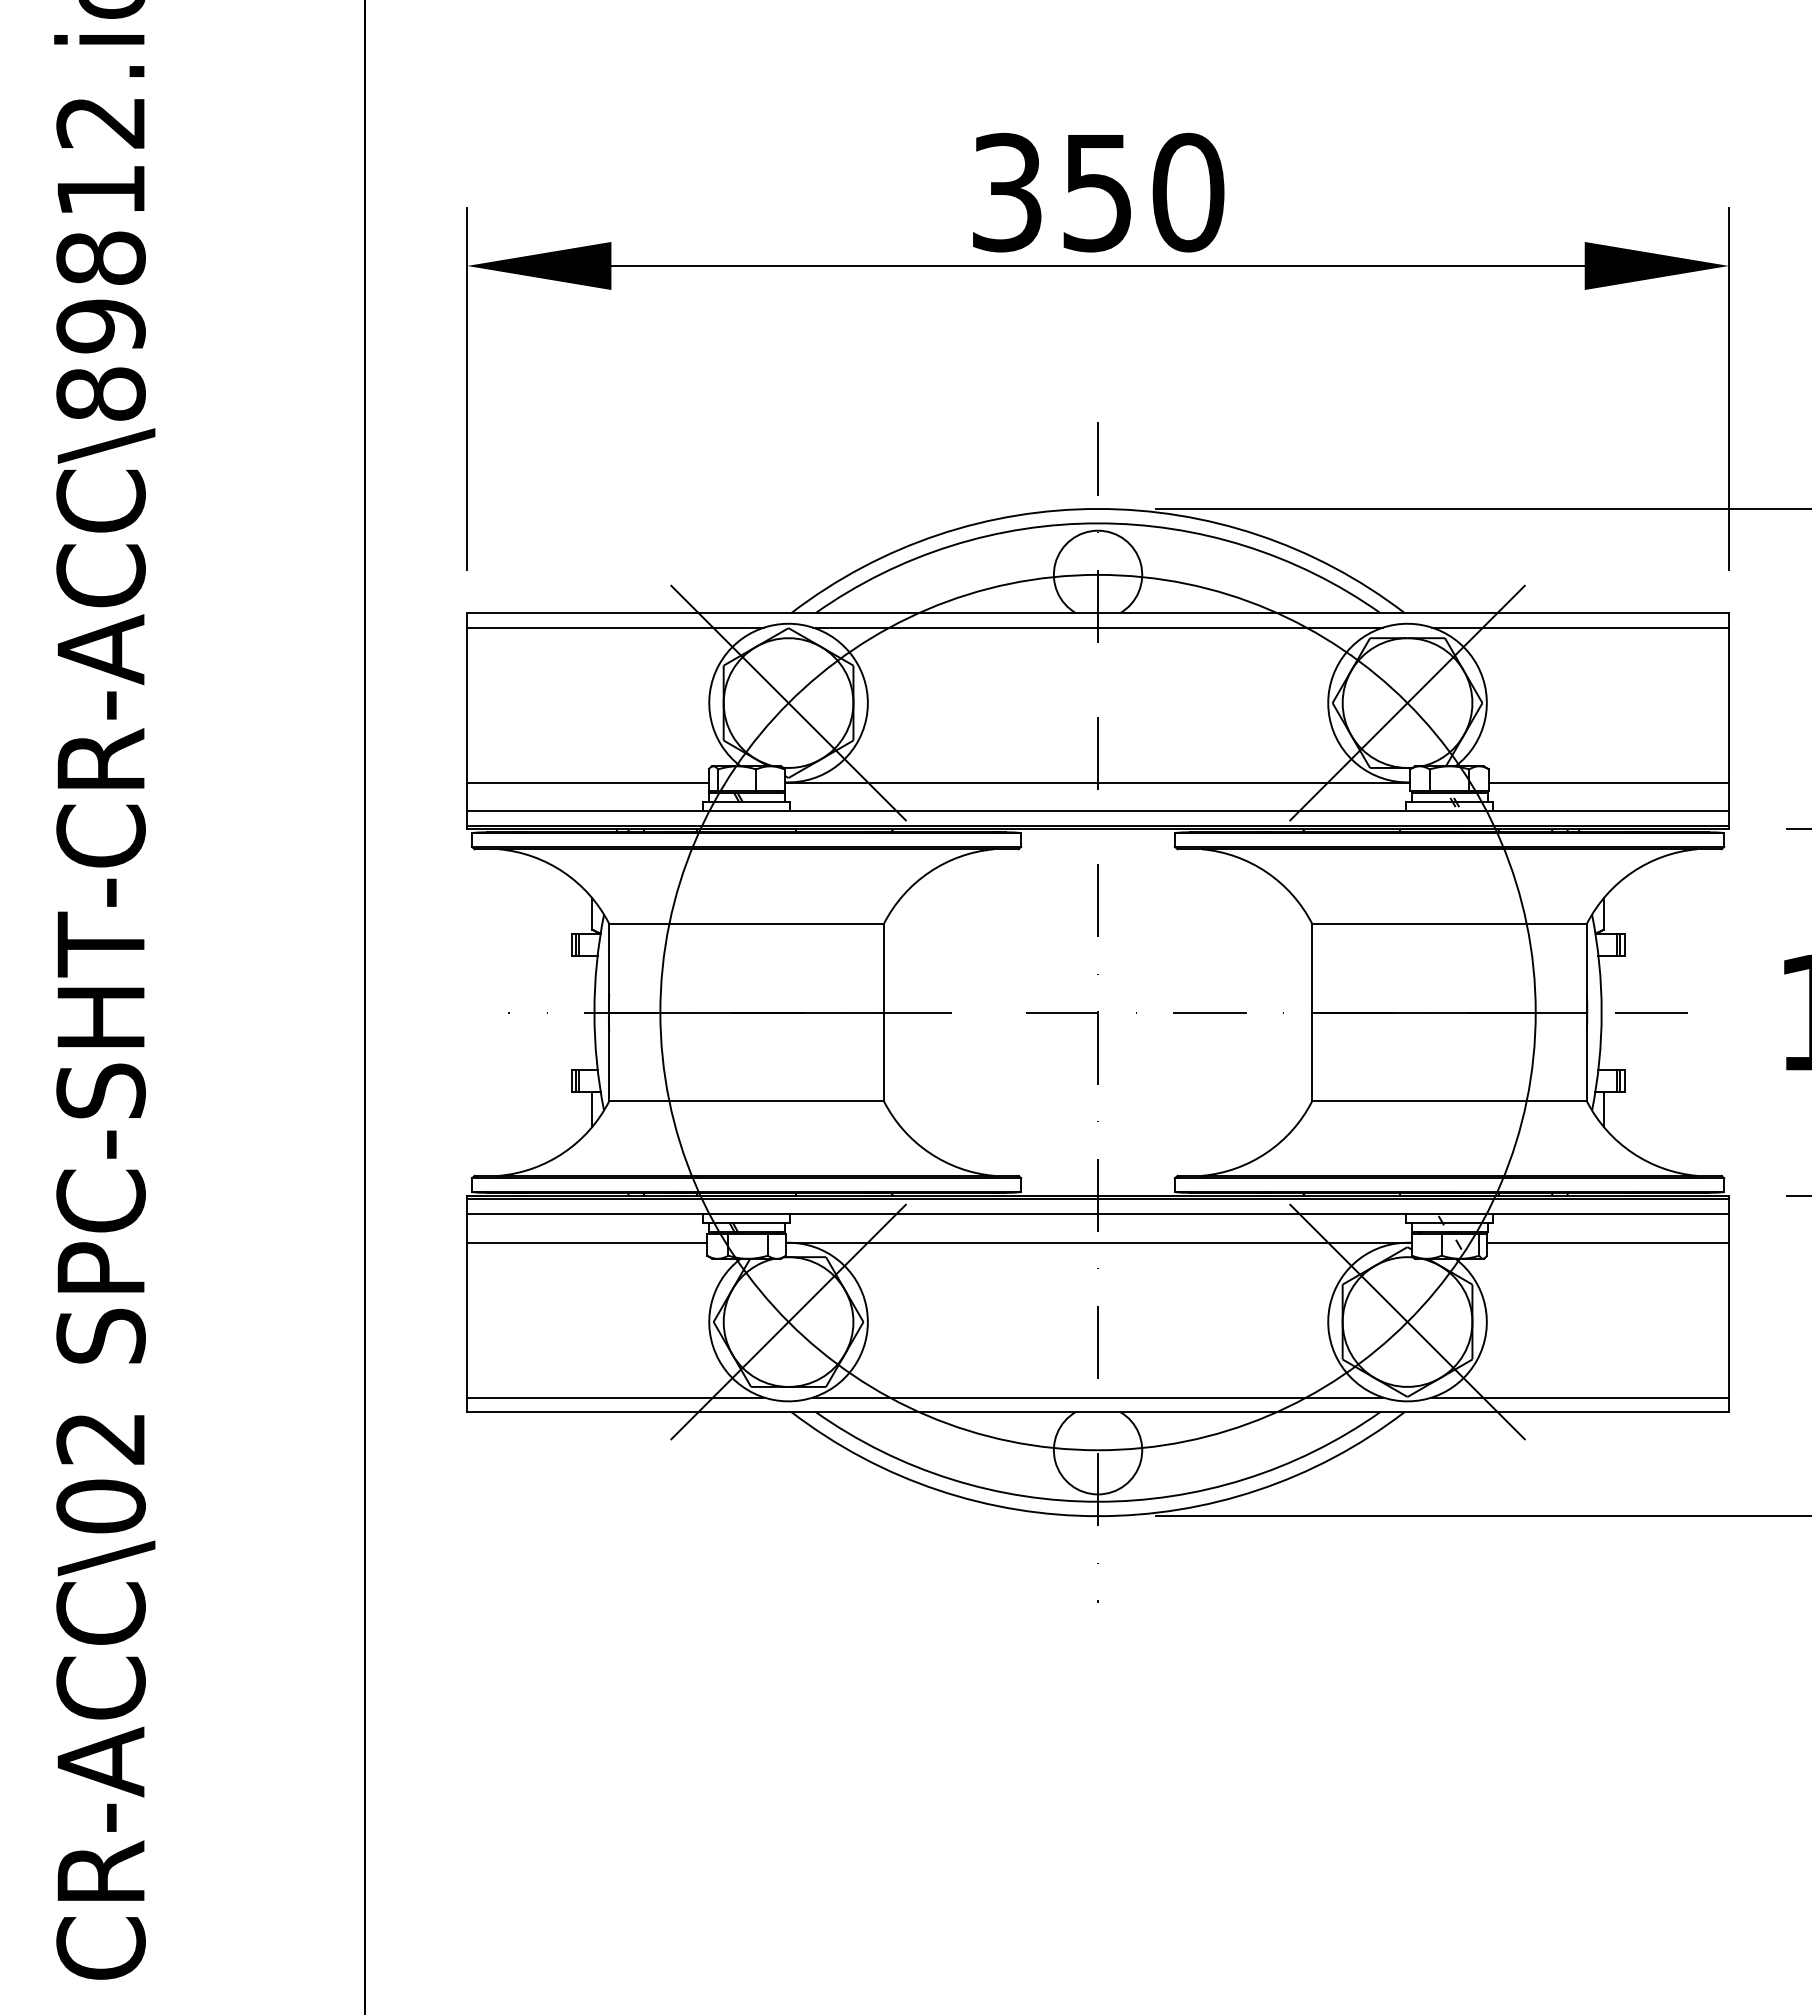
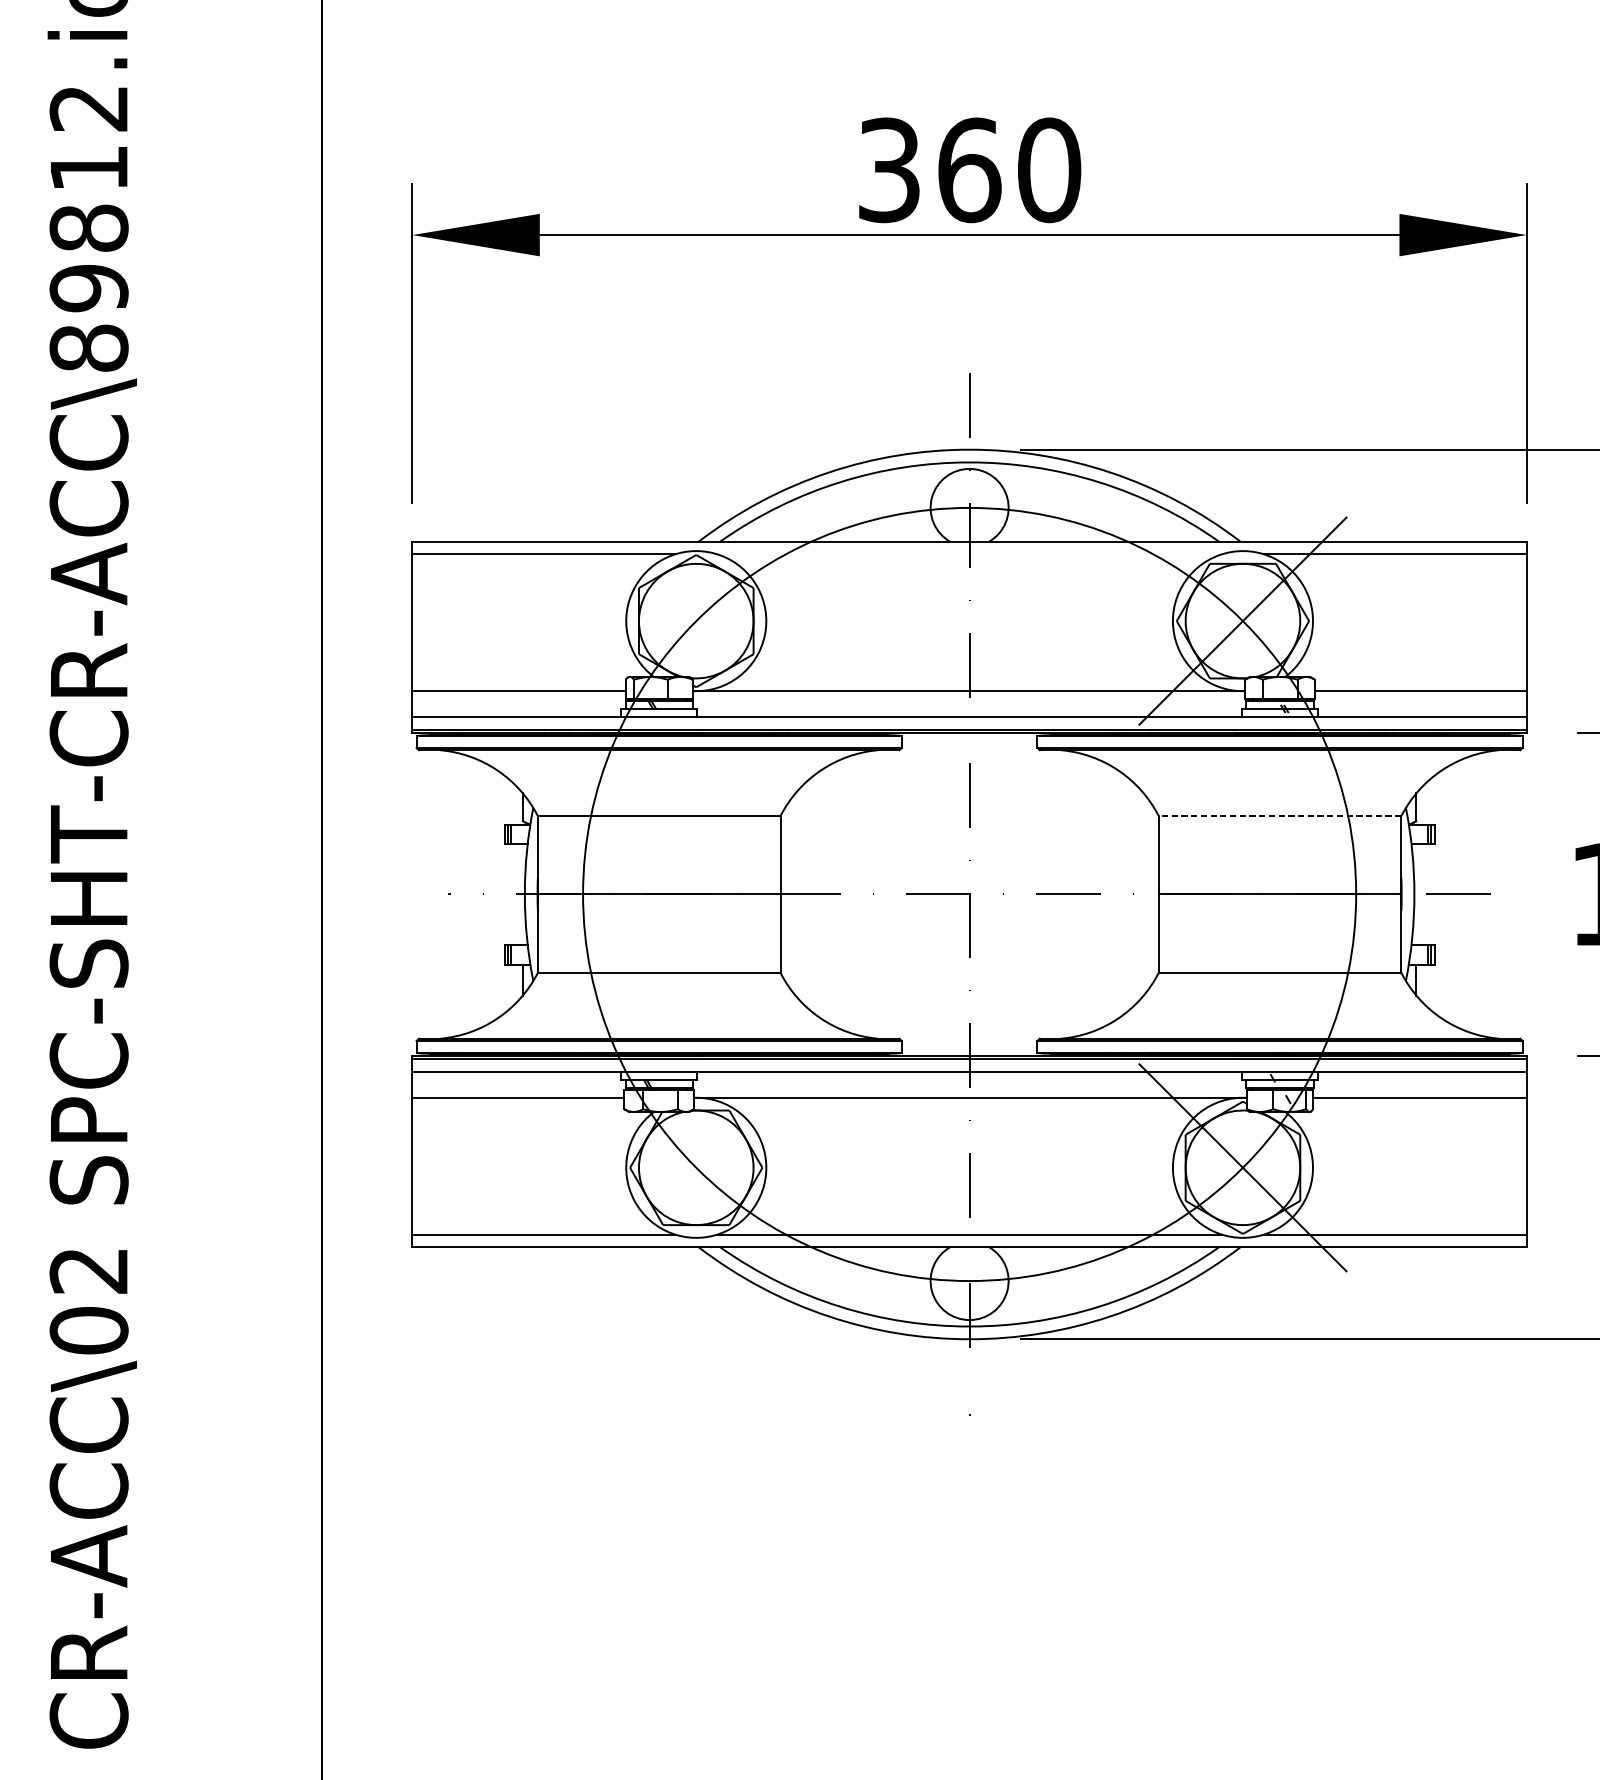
text: (1098, 192) -> (970, 170), 350 -> 360
line: (1097, 627) -> (969, 554), removed
line: (788, 702) -> (696, 620), removed
line: (1449, 923) -> (1280, 815), solid -> dashed
line: (788, 1321) -> (696, 1167), removed

